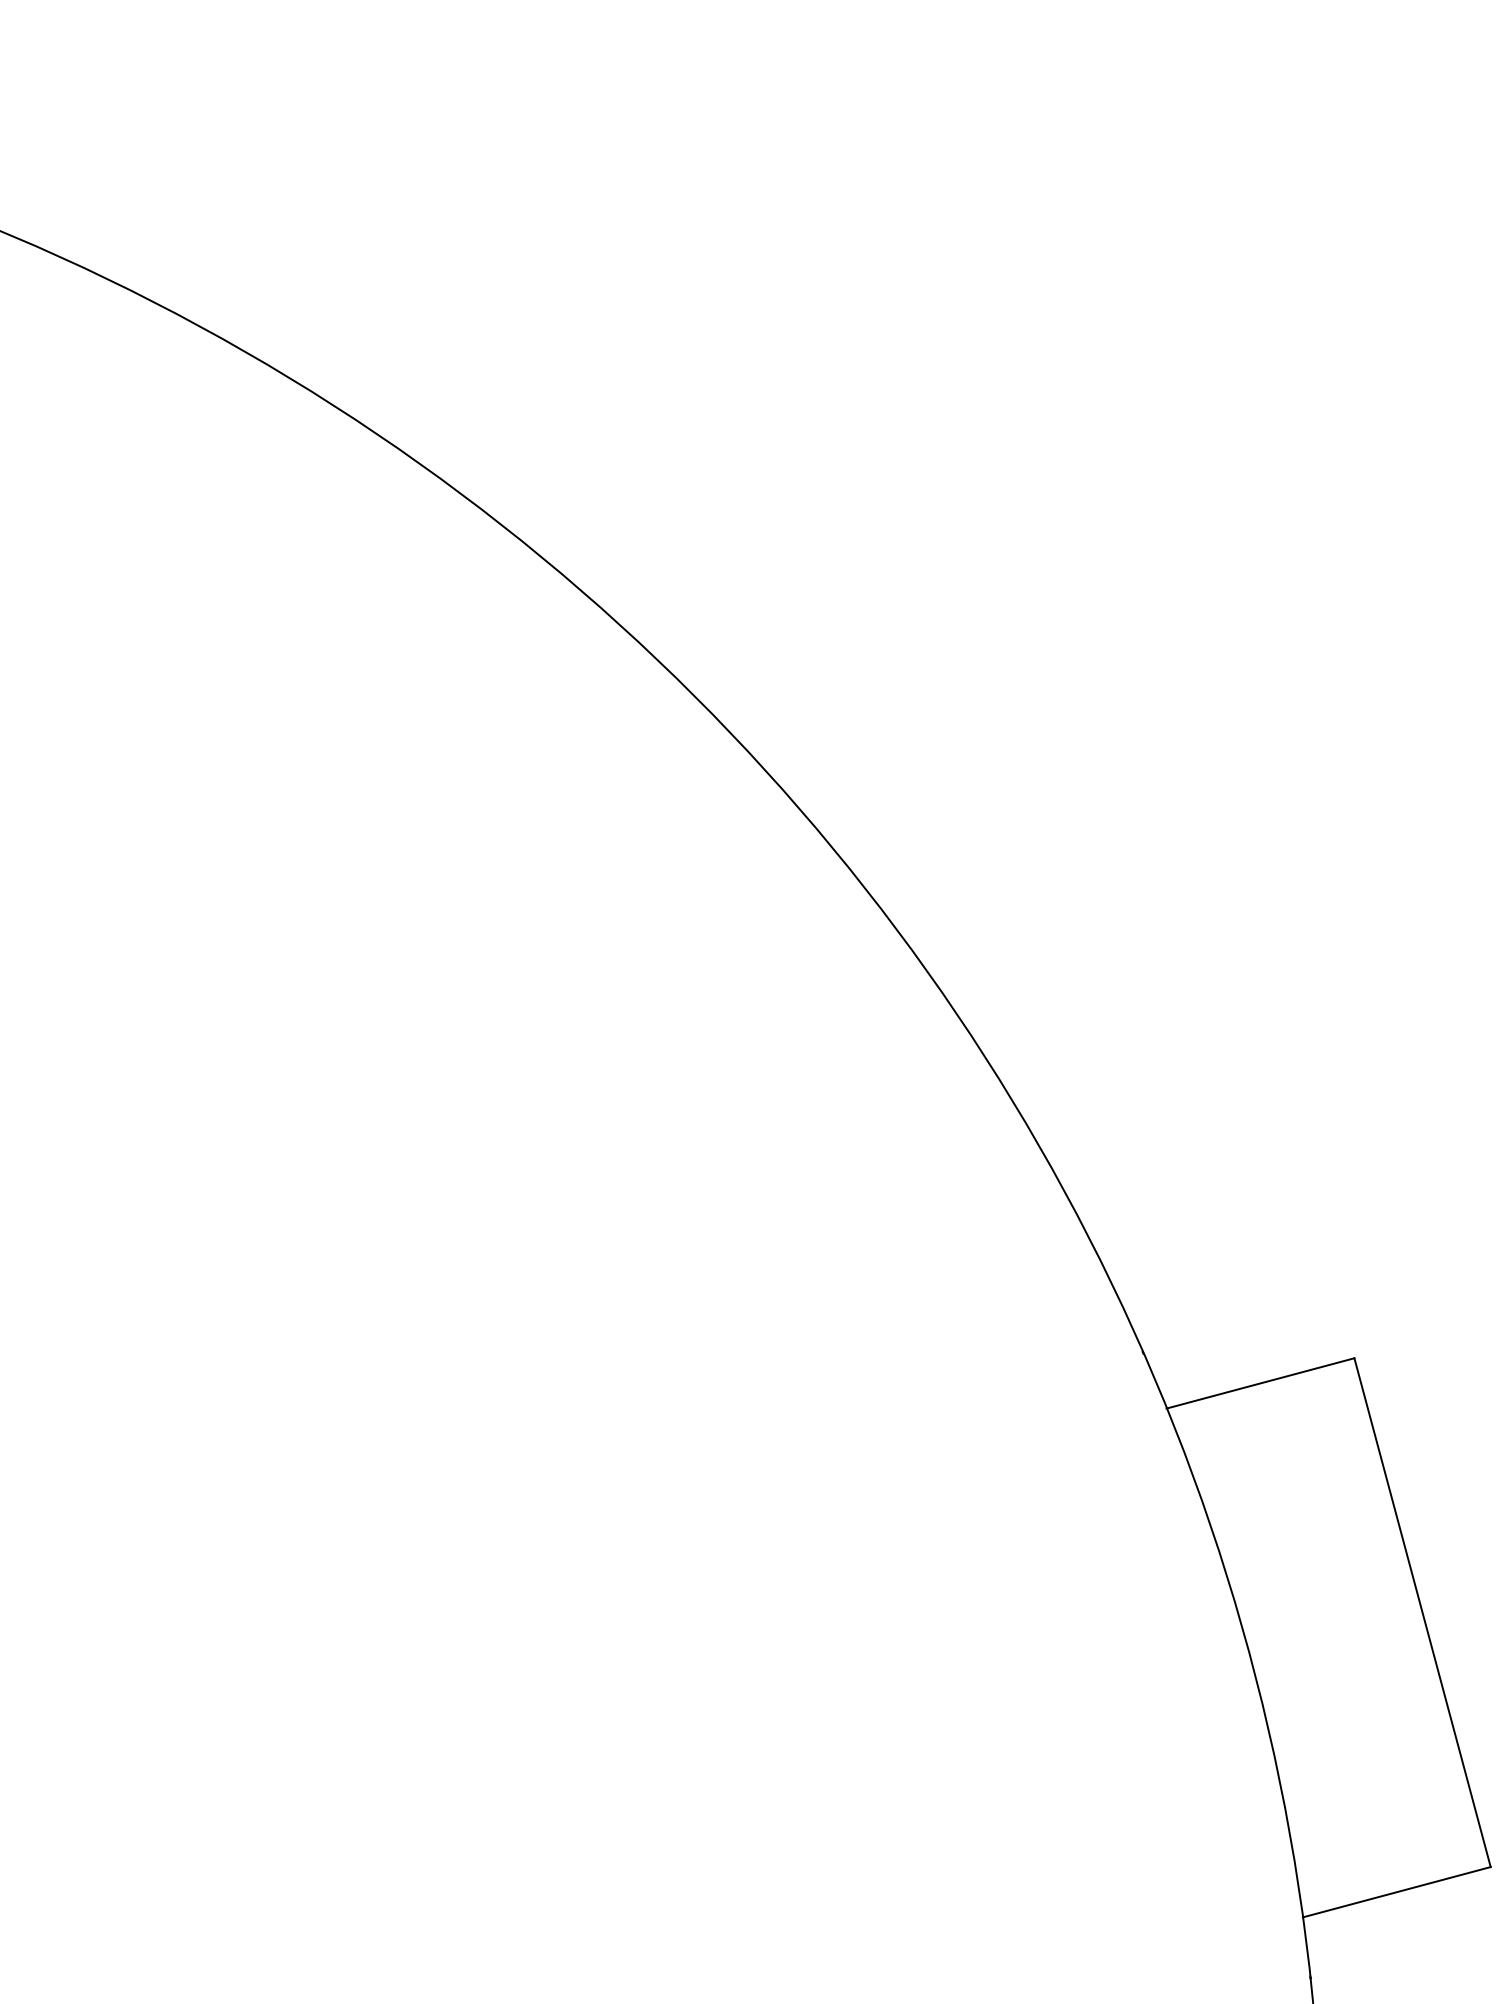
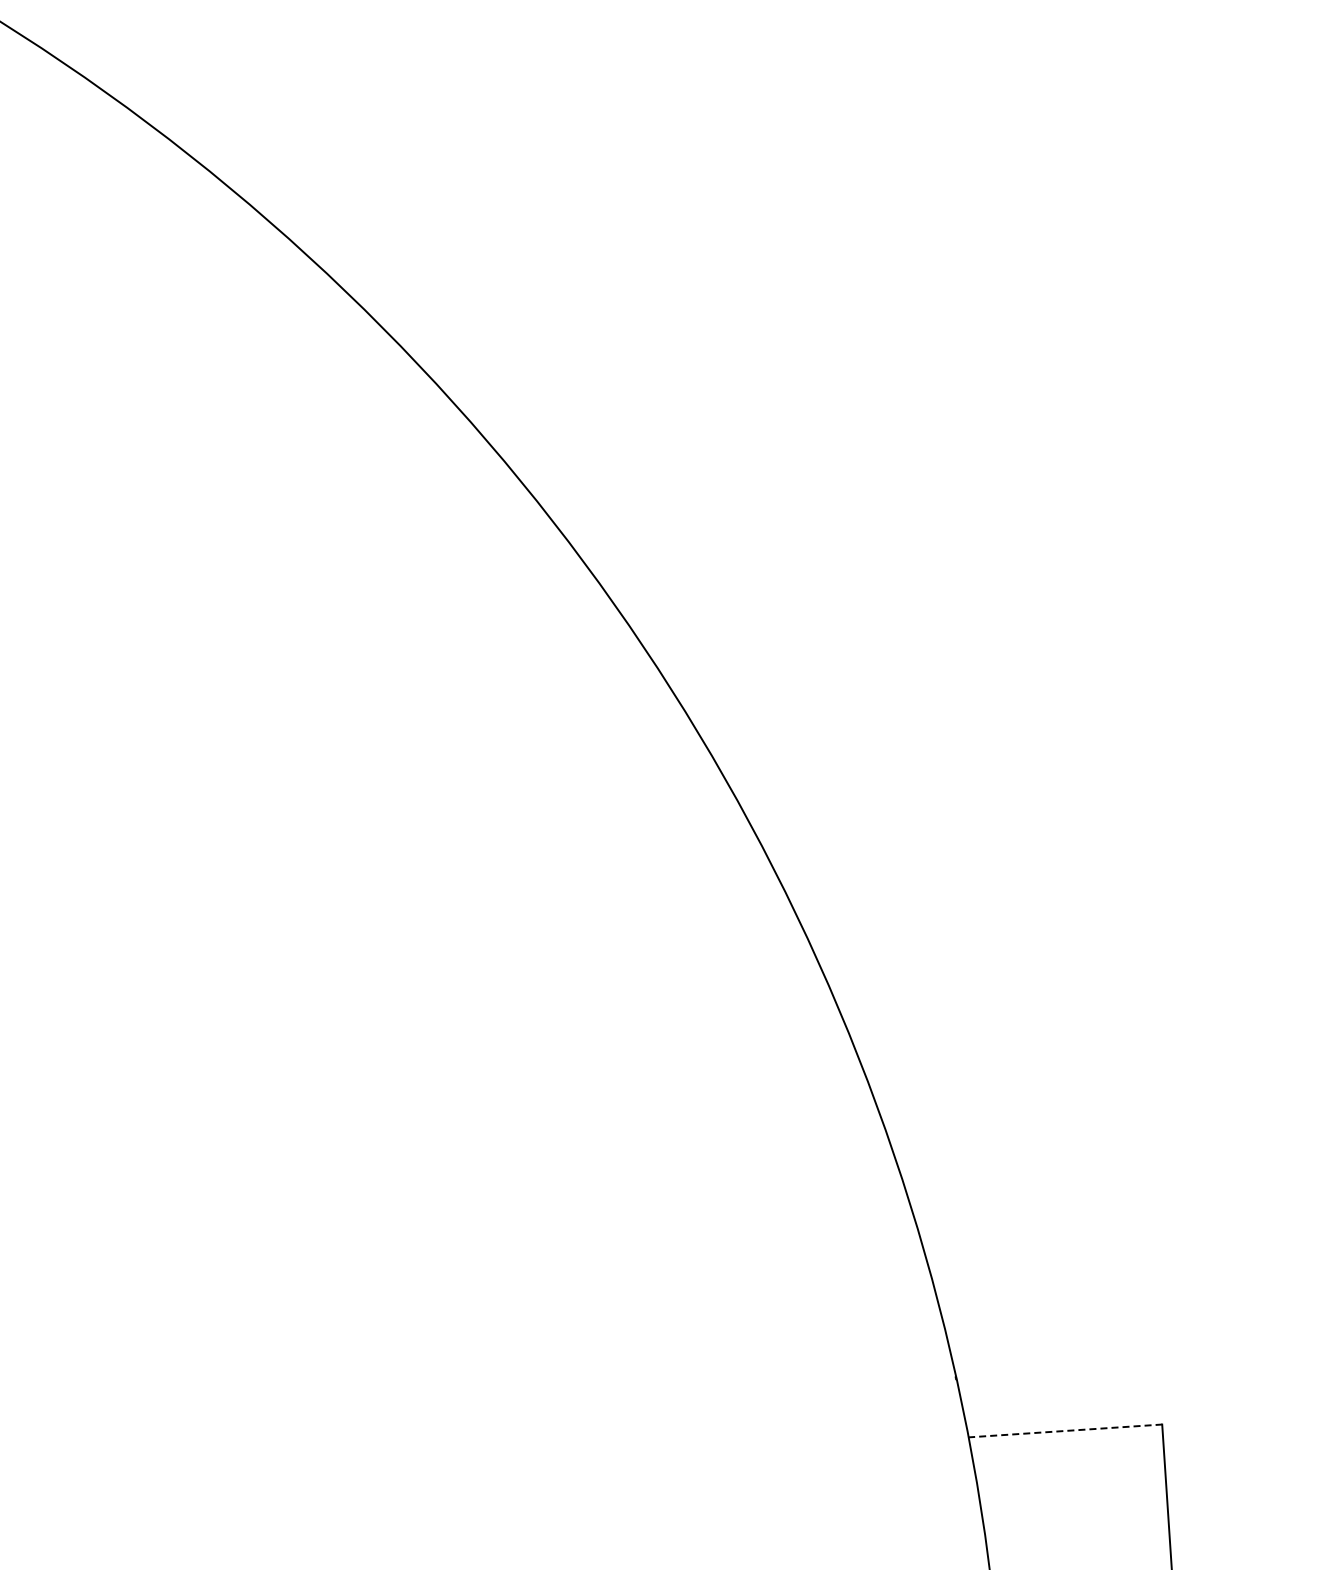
line: (1260, 1383) -> (1065, 1431), solid -> dashed

